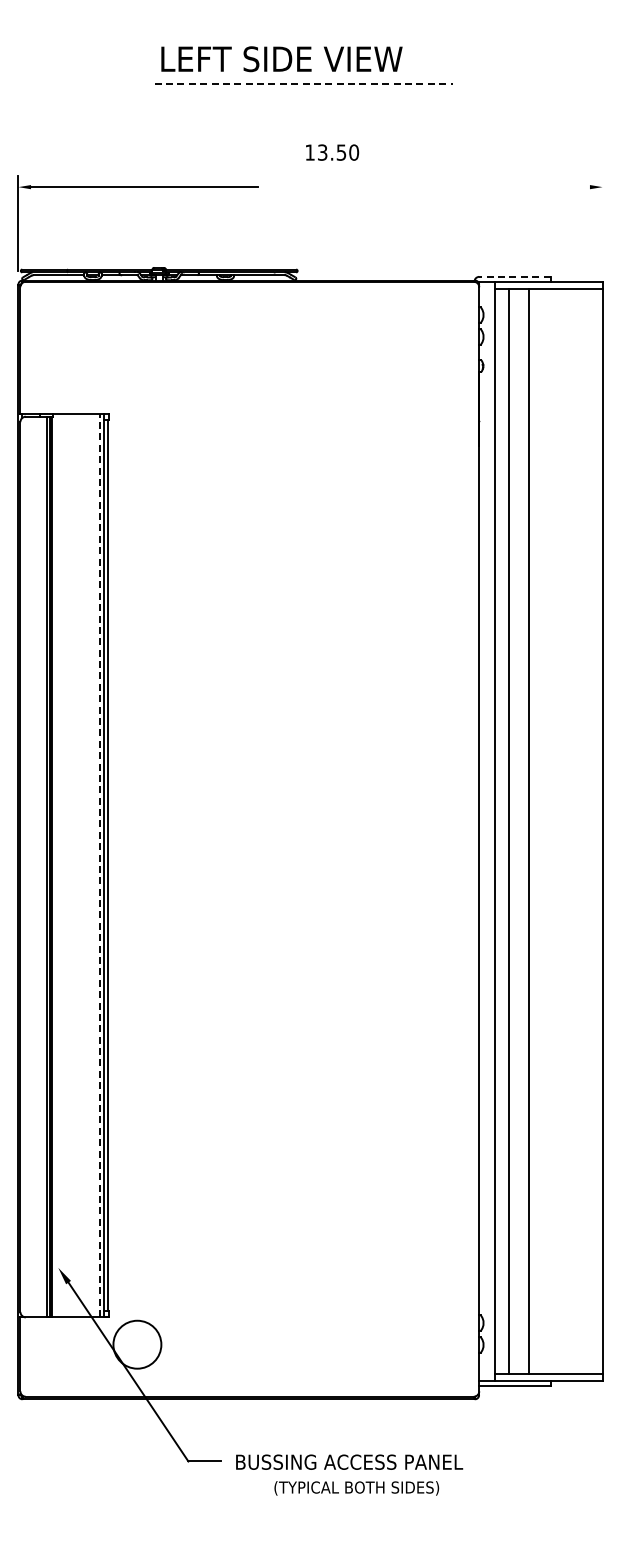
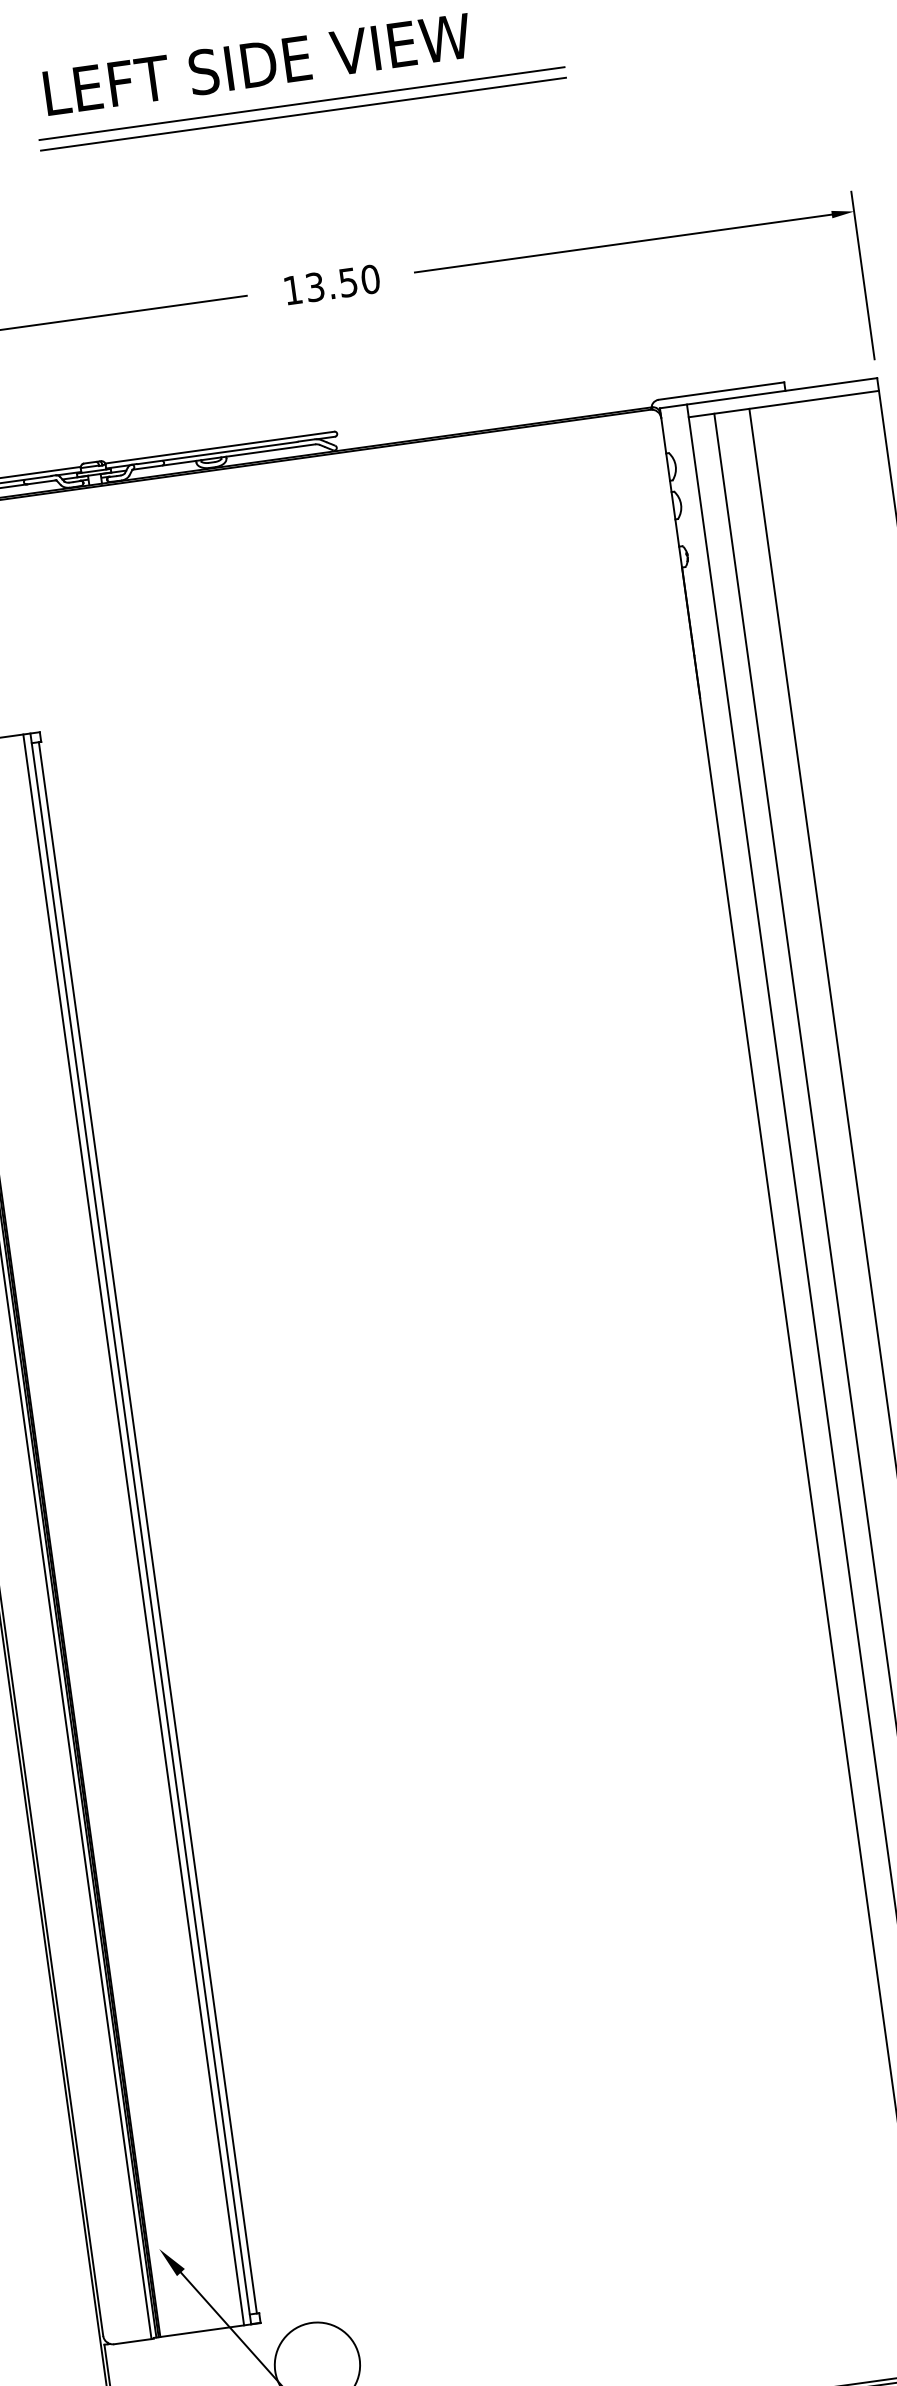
line: (303, 84) -> (301, 103), dashed -> solid
line: (303, 90) -> (303, 114), added
text: (332, 152) -> (332, 284), moved
line: (471, 187) -> (623, 244), added
line: (602, 222) -> (862, 273), added
line: (514, 276) -> (720, 390), dashed -> solid
line: (99, 865) -> (133, 1529), dashed -> solid

